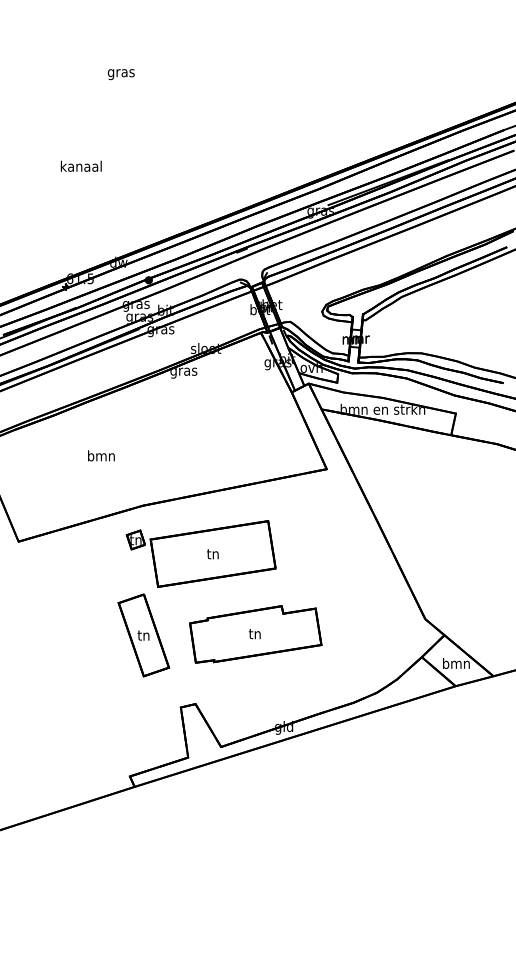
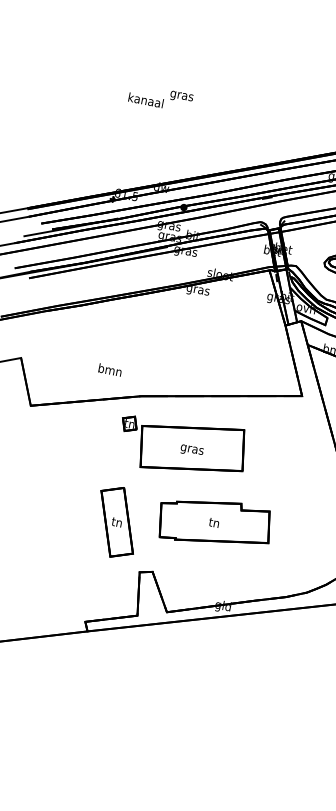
text: (121, 74) -> (181, 97), moved
text: (101, 455) -> (110, 369), moved
text: (212, 555) -> (191, 449), tn -> gras
part: (143, 635) -> (116, 522), moved

